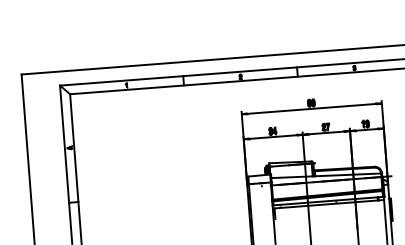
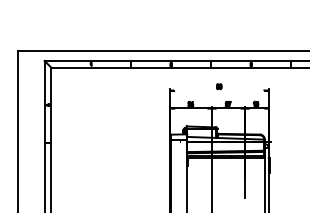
line: (312, 108) -> (219, 90), removed

